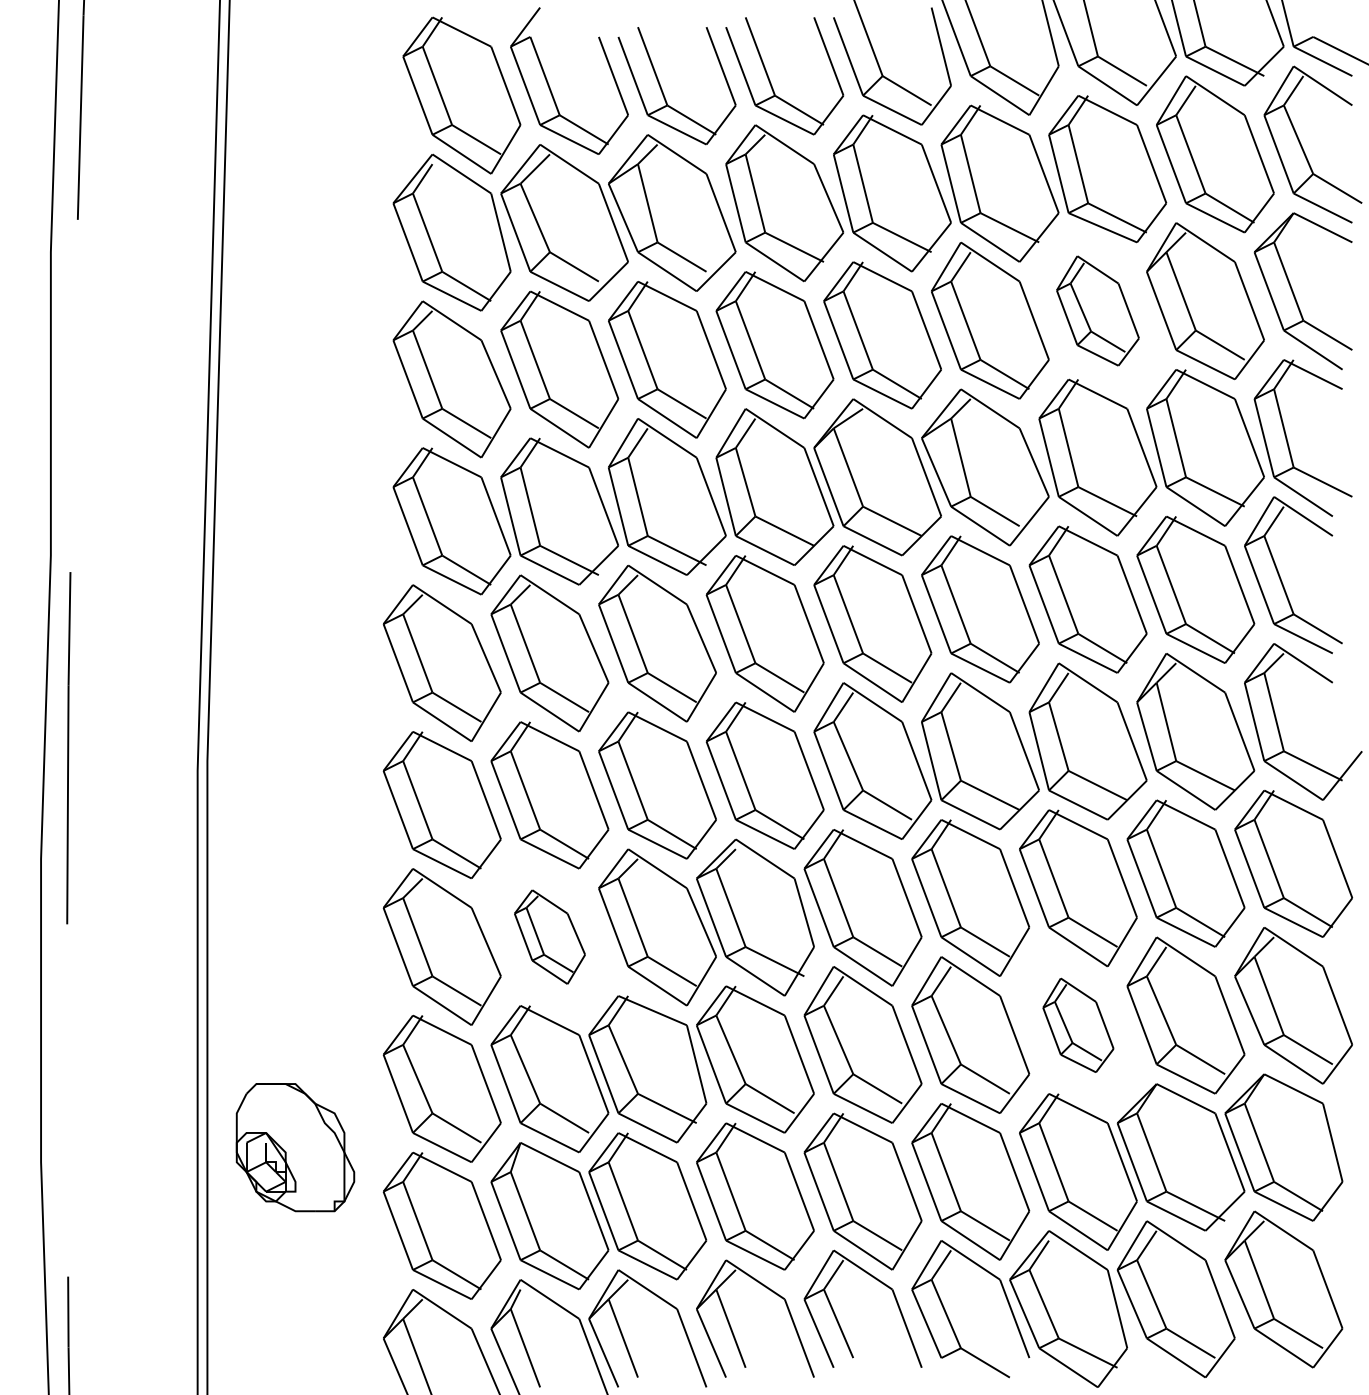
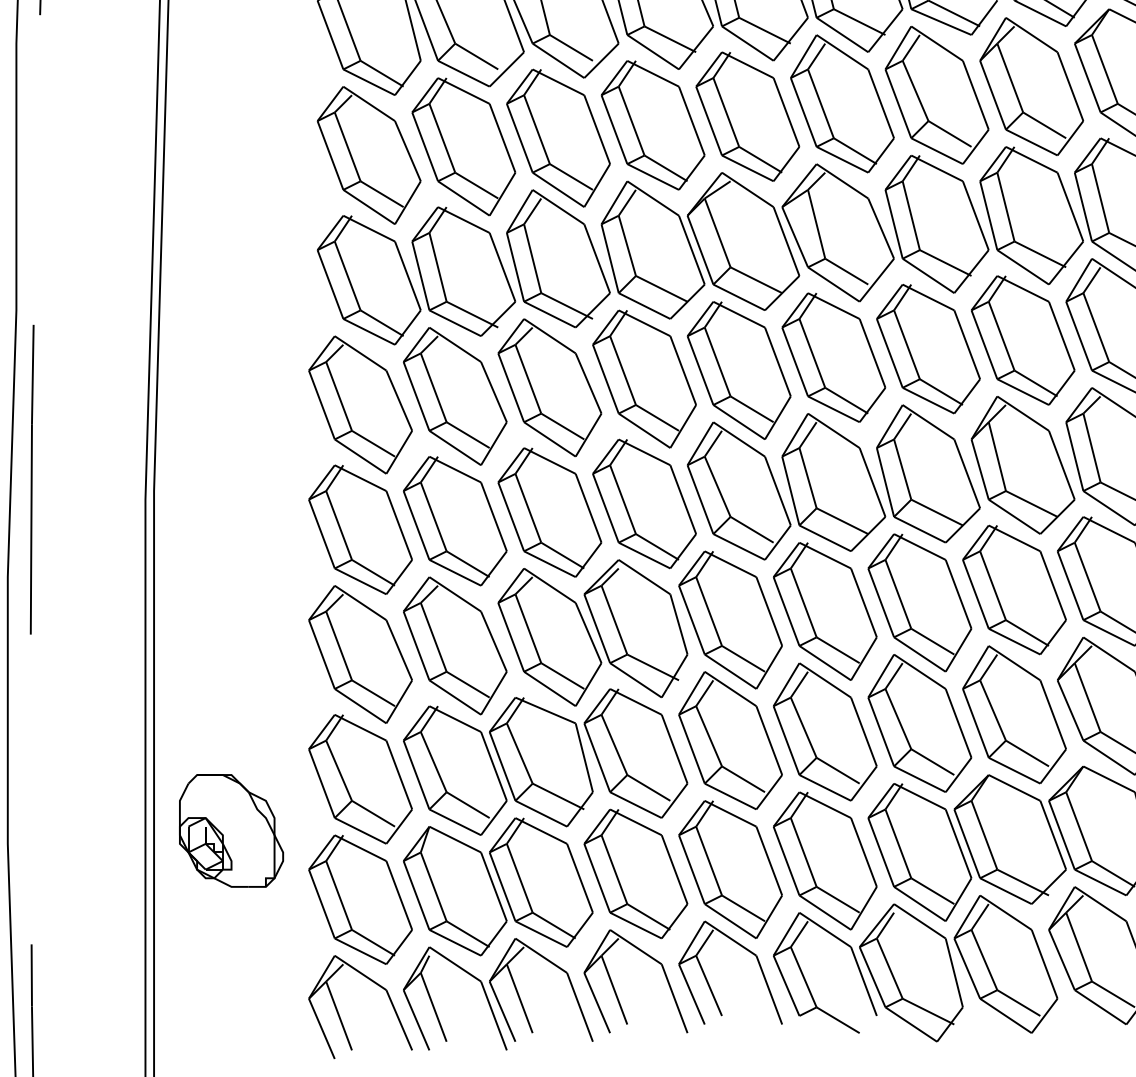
part: (1097, 310) -> (936, 94), size x1.43
part: (549, 936) -> (454, 645), size x1.67
part: (1078, 1025) -> (920, 723), size x1.67

